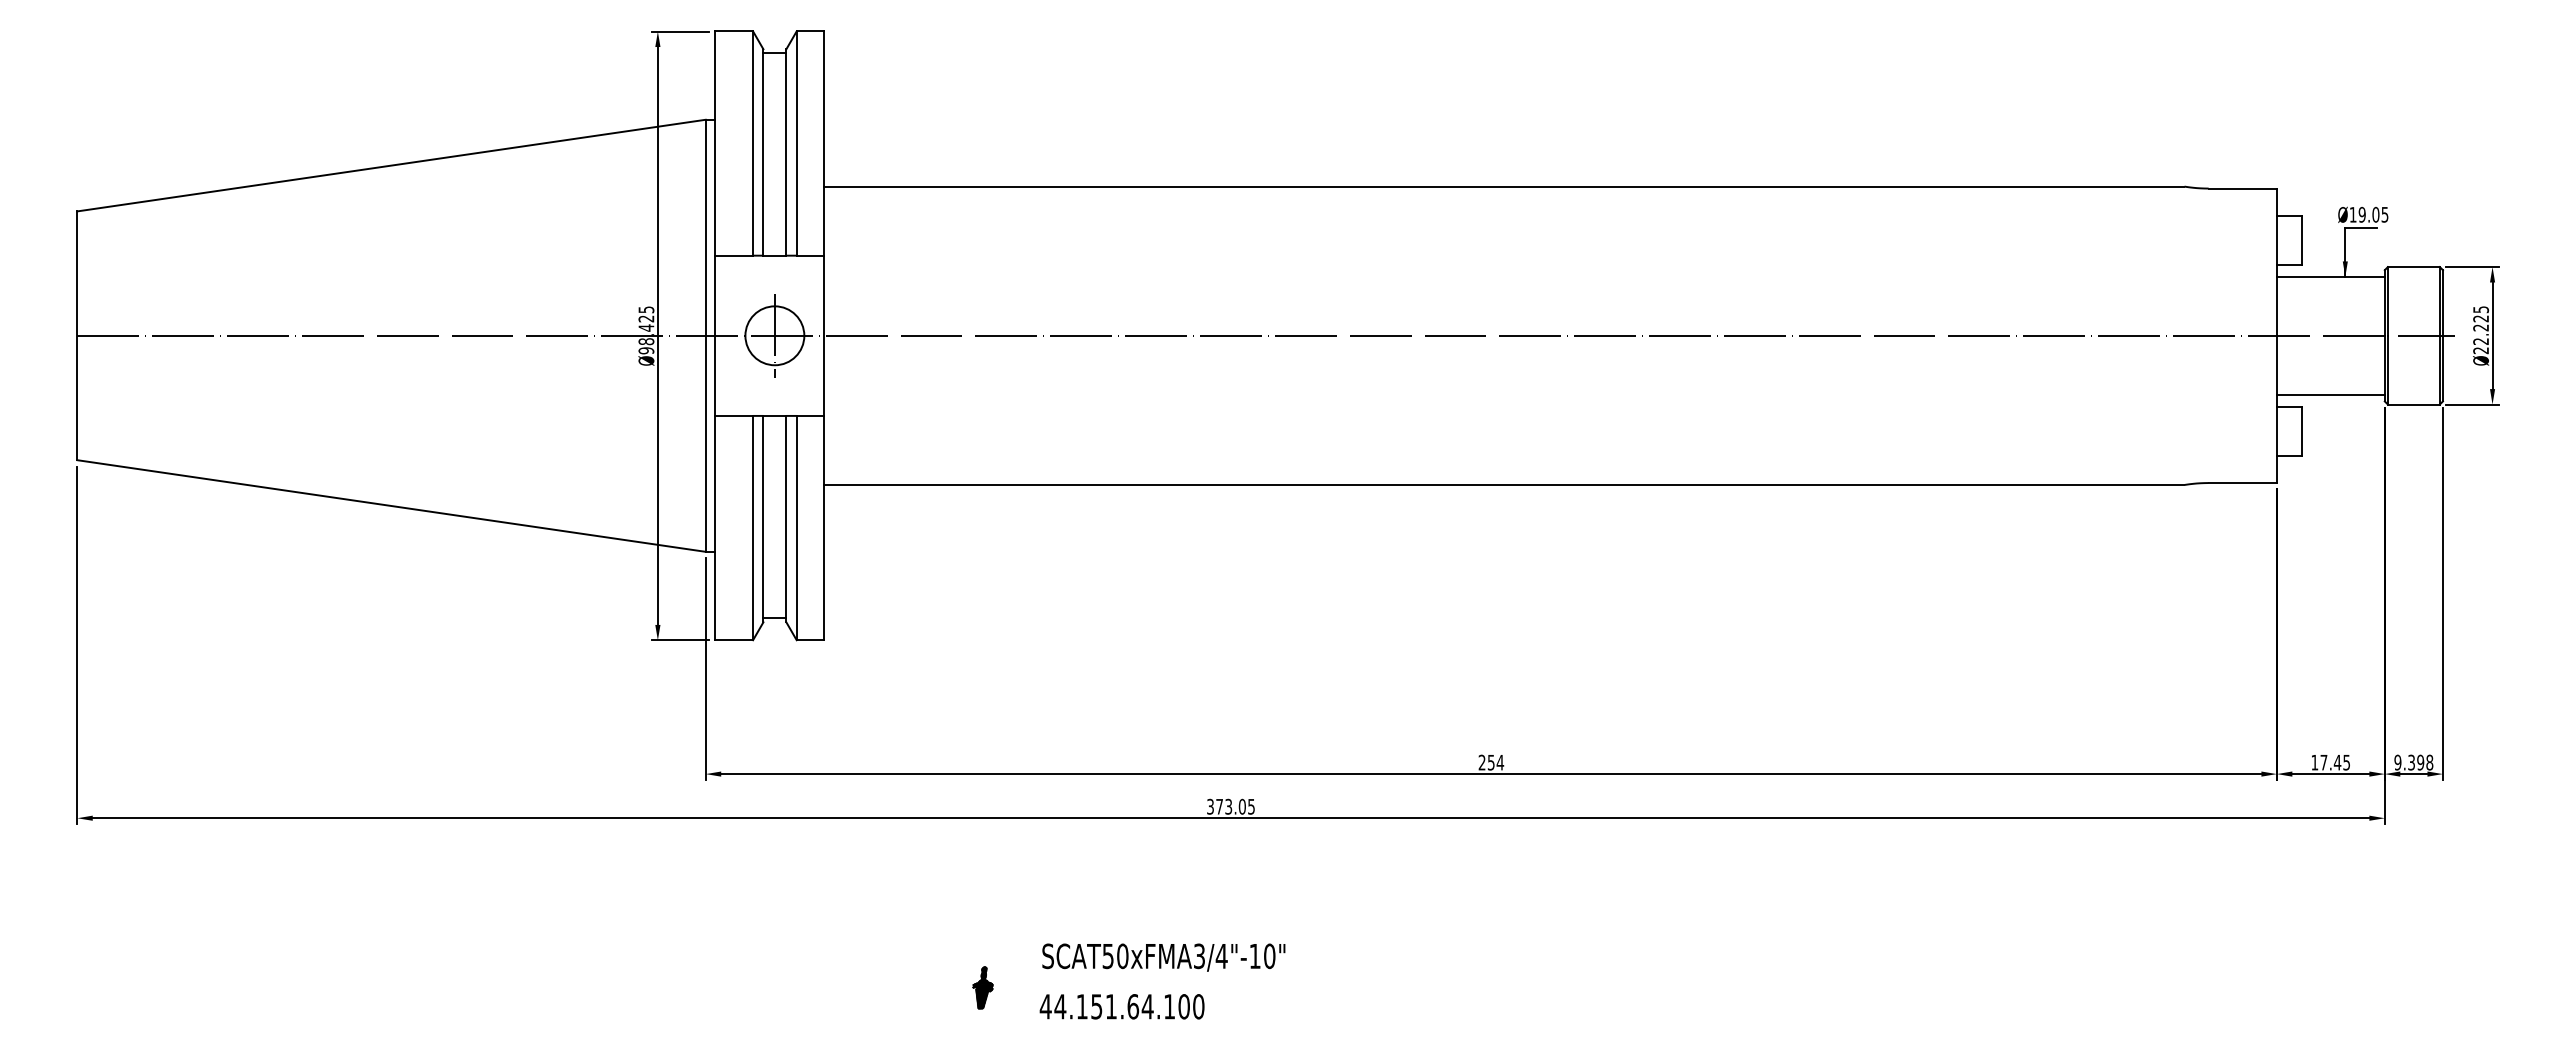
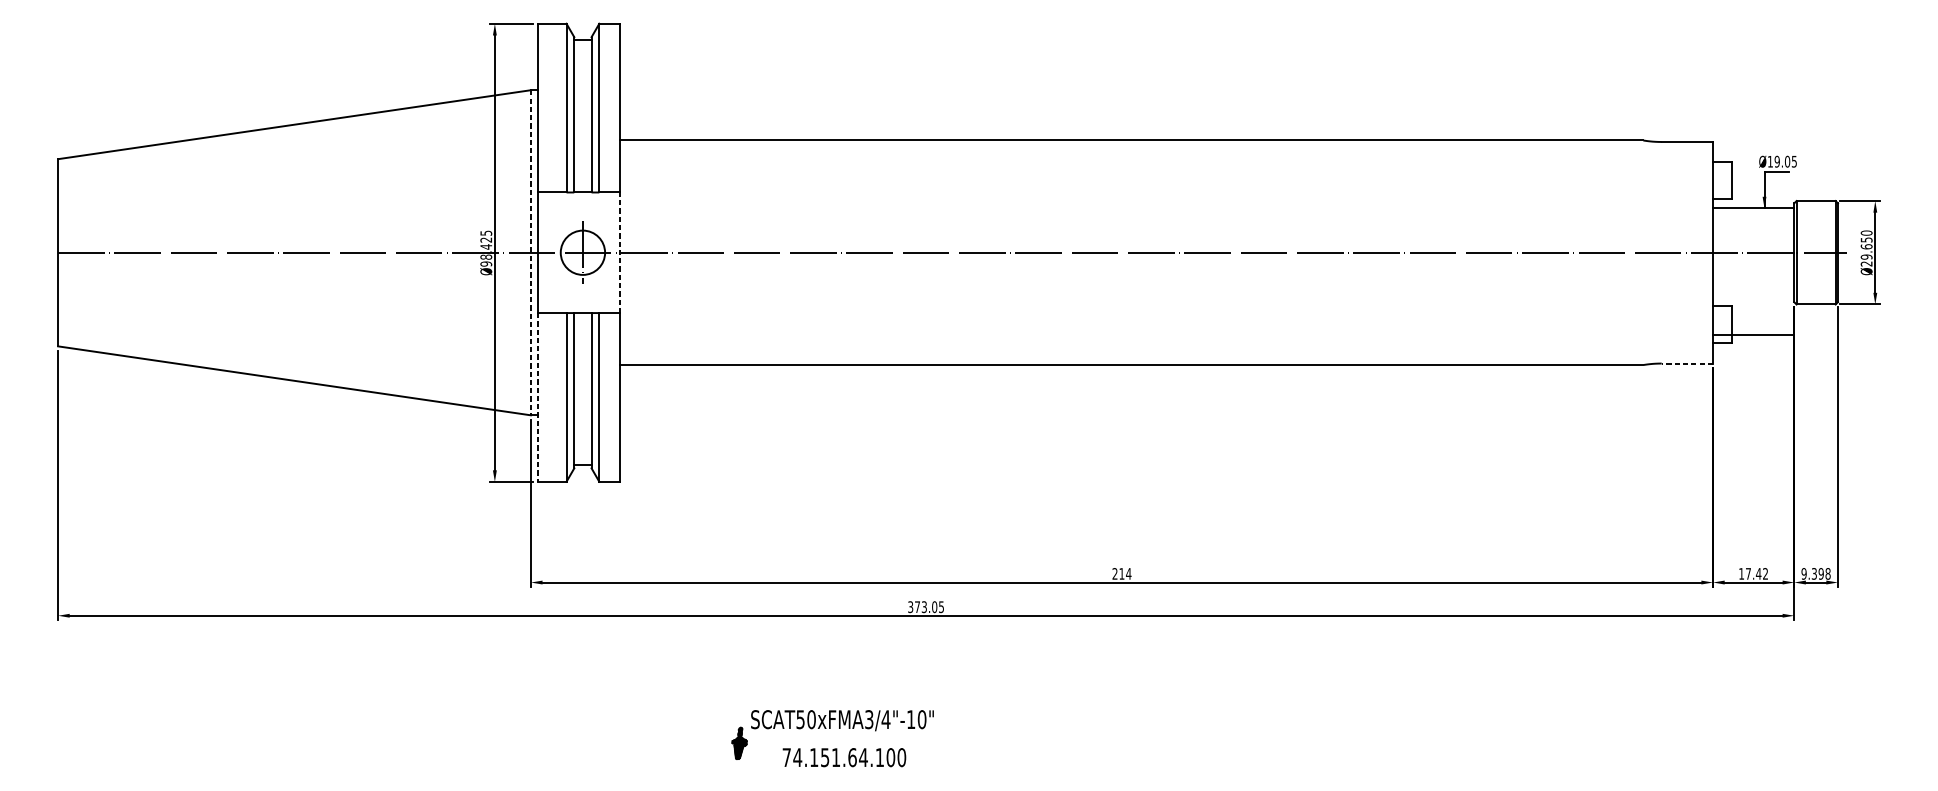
text: (2481, 325) -> (1866, 245), Ø22.225 -> Ø29.650
line: (823, 335) -> (619, 252), solid -> dashed
line: (705, 336) -> (530, 253), solid -> dashed
line: (2330, 394) -> (1753, 334), moved
line: (2242, 483) -> (1687, 363), solid -> dashed
line: (714, 528) -> (537, 397), solid -> dashed
text: (1490, 762) -> (1121, 573), 254 -> 214
text: (2346, 762) -> (1765, 573), 17.45 -> 17.42
text: (1163, 957) -> (842, 720), moved
text: (1045, 1006) -> (786, 757), 44.151.64.100 -> 74.151.64.100

